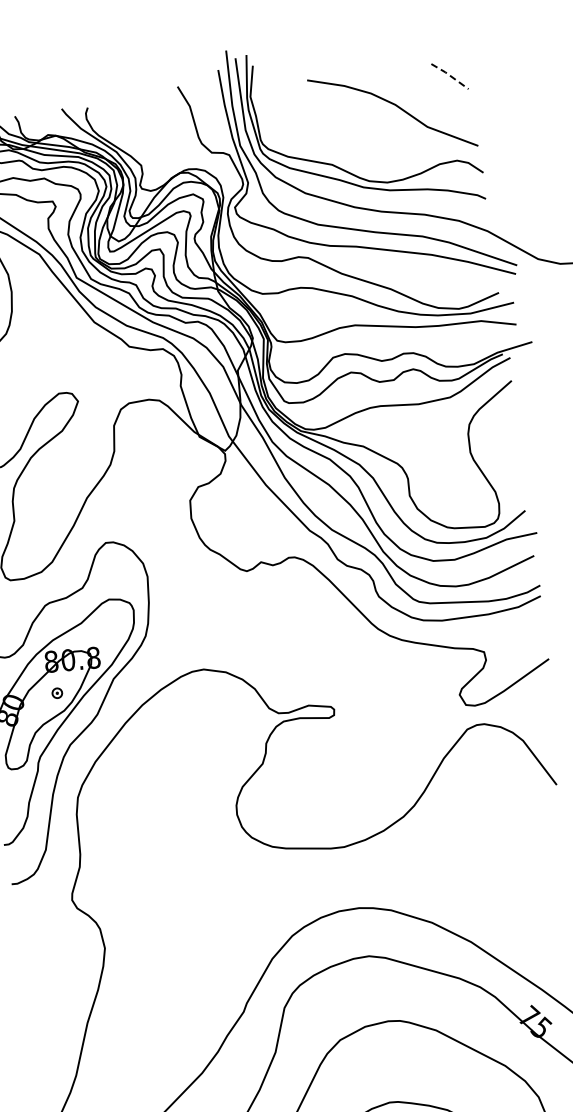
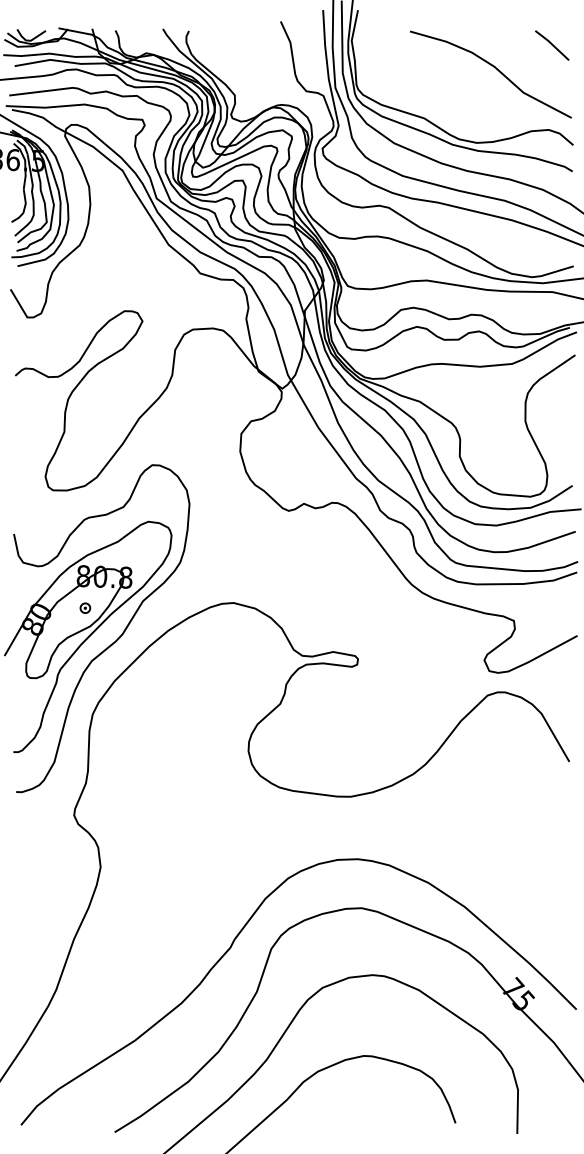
line: (450, 75) -> (552, 44), dashed -> solid

